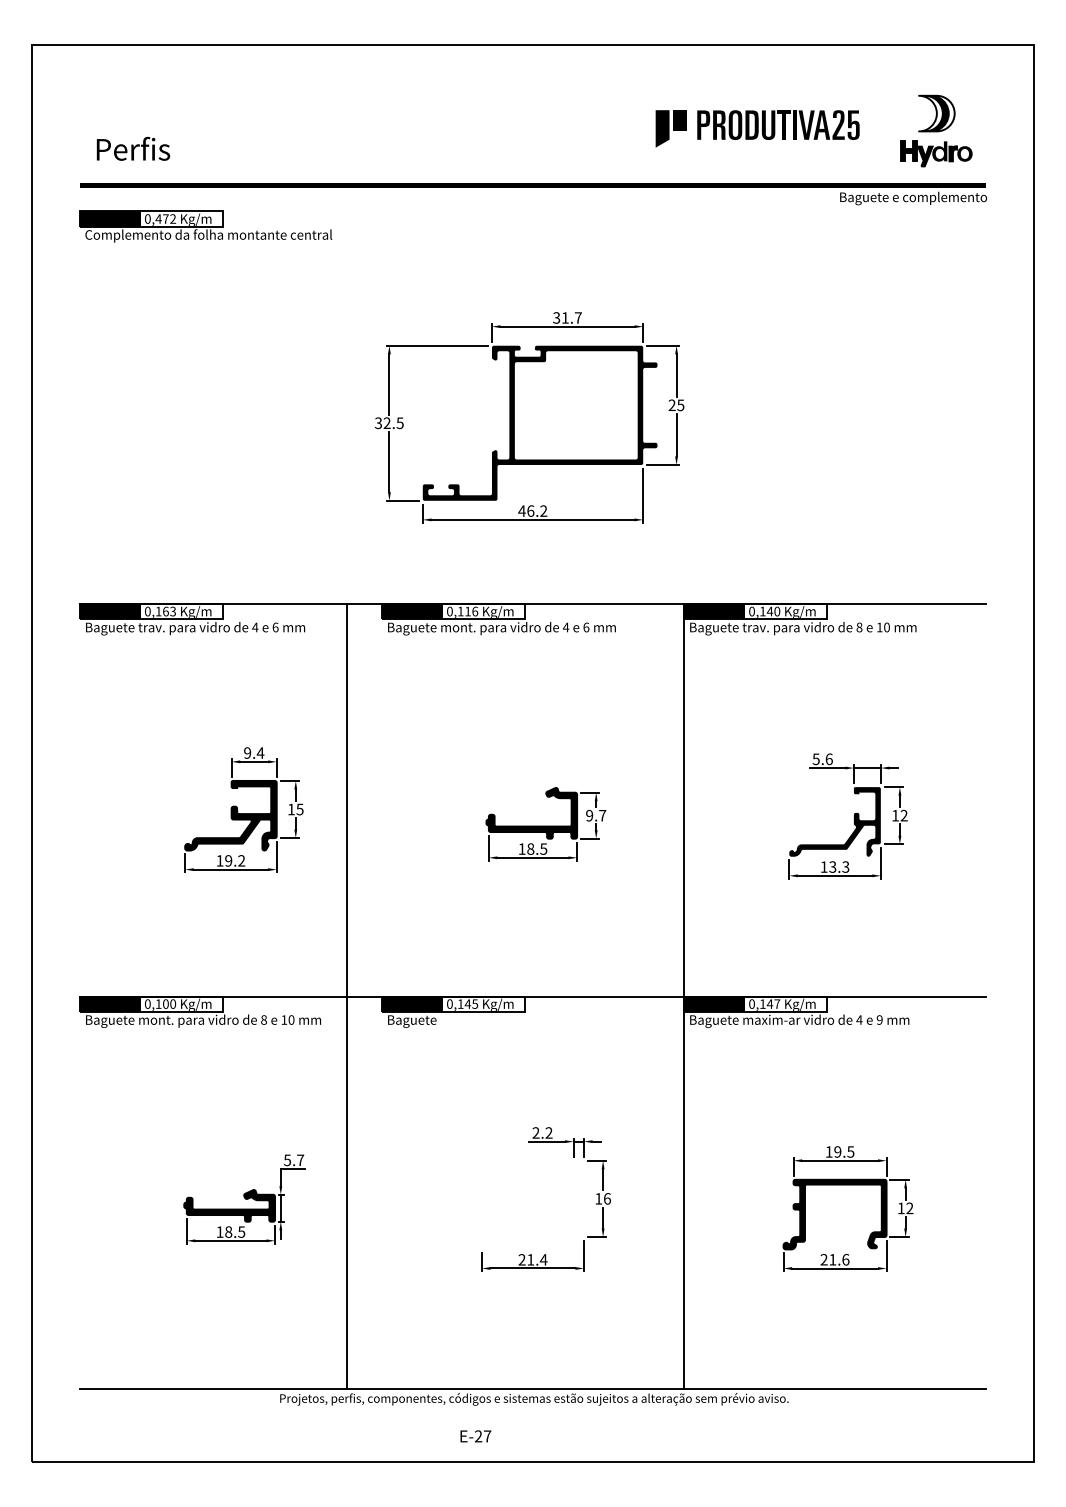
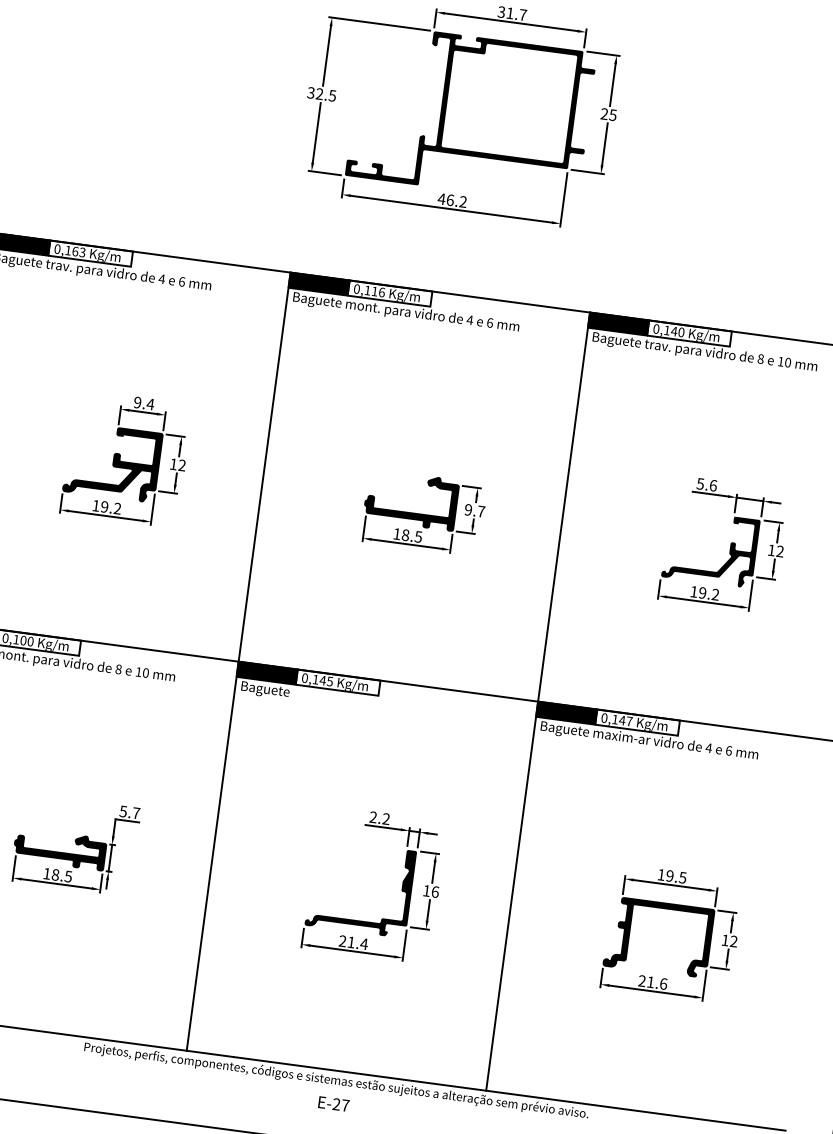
text: (299, 809) -> (181, 465), 15 -> 12
text: (839, 866) -> (709, 593), 13.3 -> 19.2
line: (346, 996) -> (238, 661), moved
text: (879, 1019) -> (728, 750), 9 -> 6
fill: (532, 1204) -> (360, 887), added
text: (475, 1436) -> (333, 1104), moved

